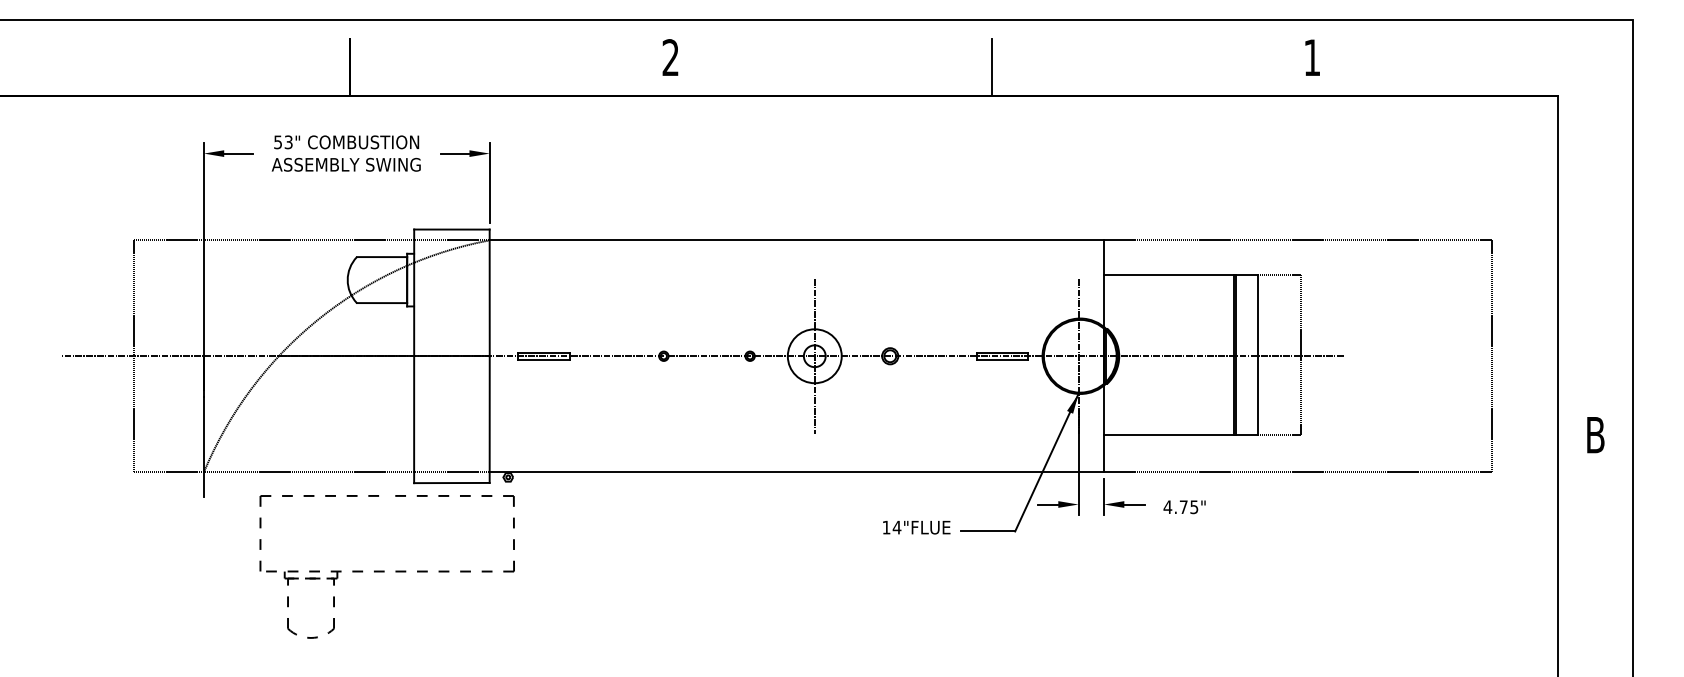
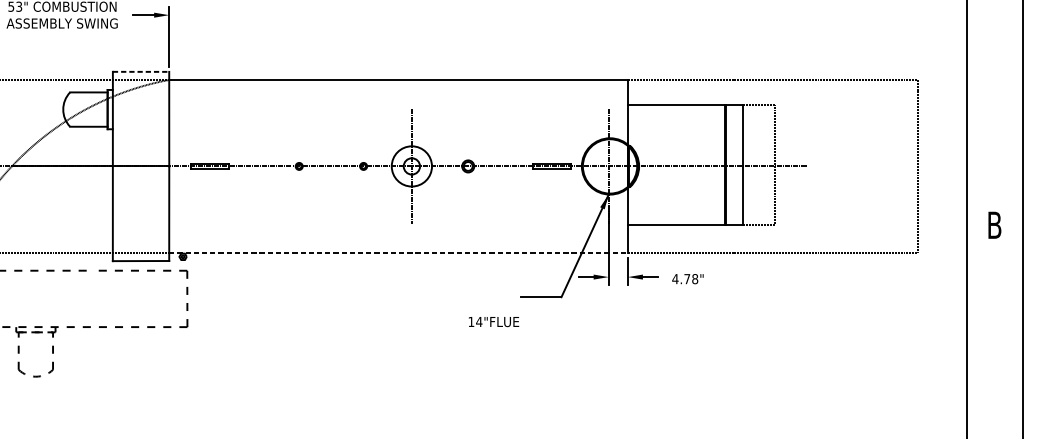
line: (451, 229) -> (140, 71), solid -> dashed
line: (797, 472) -> (398, 253), solid -> dashed
text: (1194, 507) -> (695, 279), 4.75" -> 4.78"
text: (916, 527) -> (493, 321), moved

